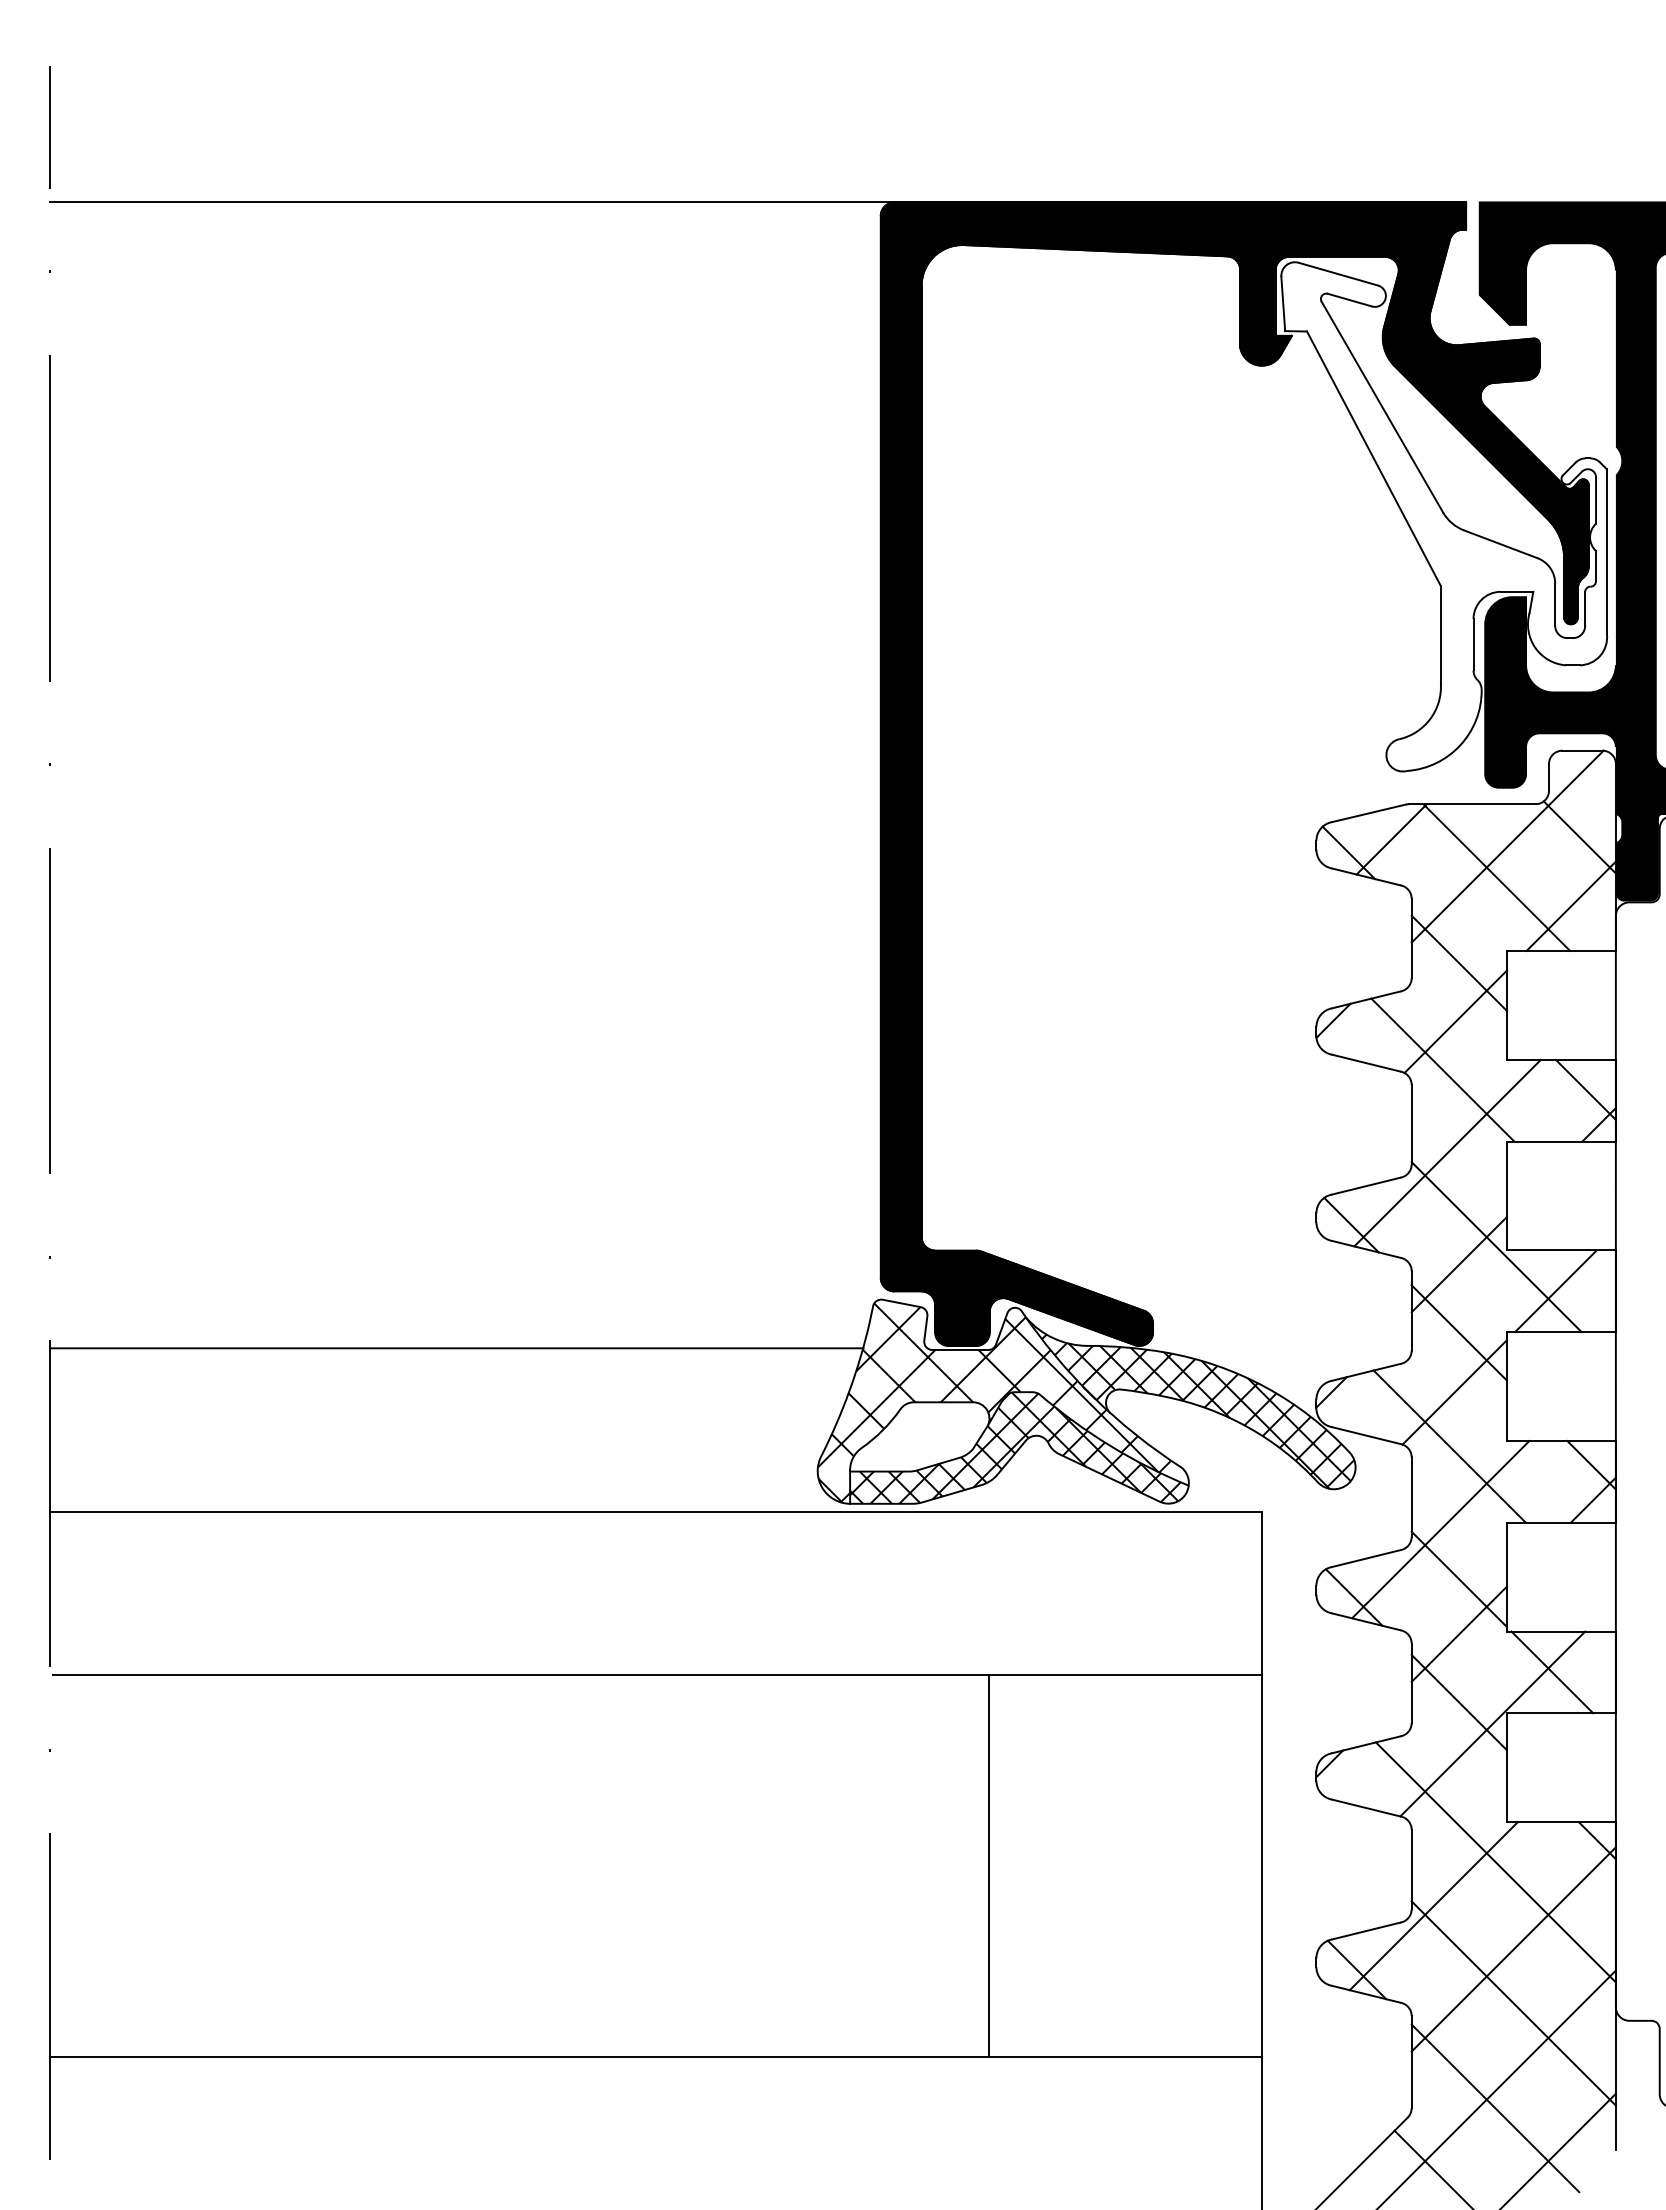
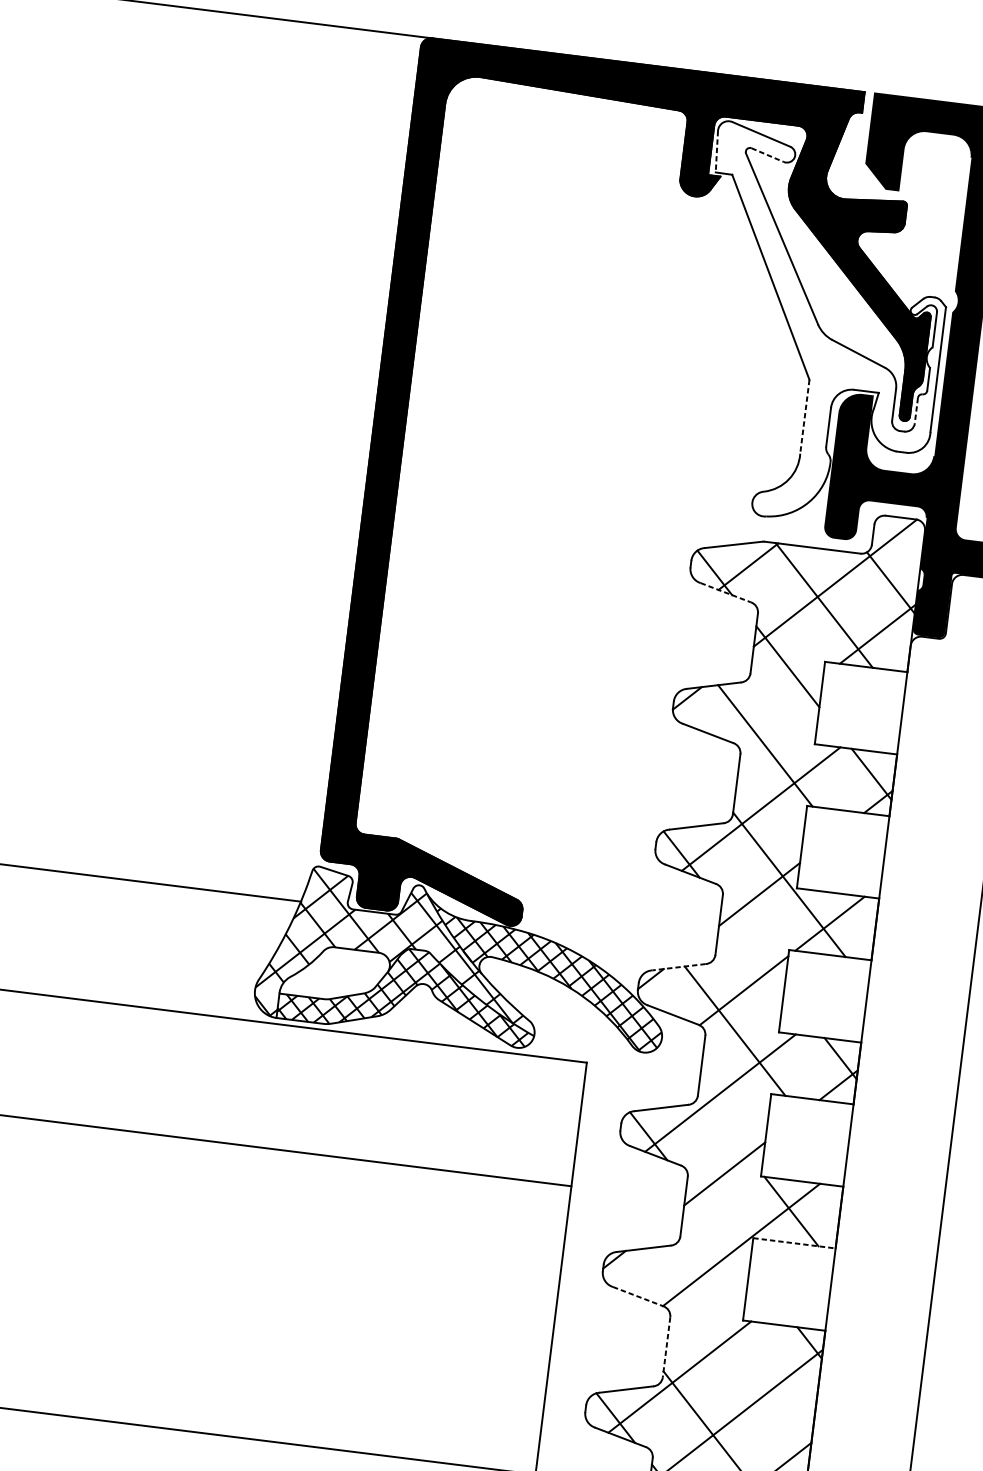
line: (1349, 300) -> (767, 155), solid -> dashed
line: (1283, 304) -> (717, 152), solid -> dashed
line: (1585, 608) -> (916, 410), solid -> dashed
line: (1440, 634) -> (804, 416), solid -> dashed
line: (1366, 877) -> (725, 593), solid -> dashed
line: (1455, 1021) -> (779, 710), removed
line: (1458, 1332) -> (752, 945), removed
line: (1365, 1372) -> (678, 967), solid -> dashed
line: (1458, 1579) -> (729, 1132), removed
line: (1458, 1702) -> (717, 1225), removed
line: (1561, 1713) -> (794, 1243), solid -> dashed
line: (1366, 1808) -> (638, 1296), solid -> dashed
line: (1495, 1862) -> (730, 1349), removed
line: (989, 1865) -> (347, 1304), removed
line: (1411, 1869) -> (666, 1347), solid -> dashed

